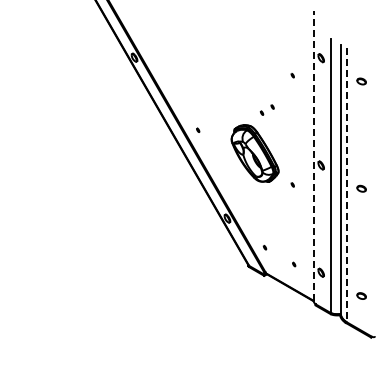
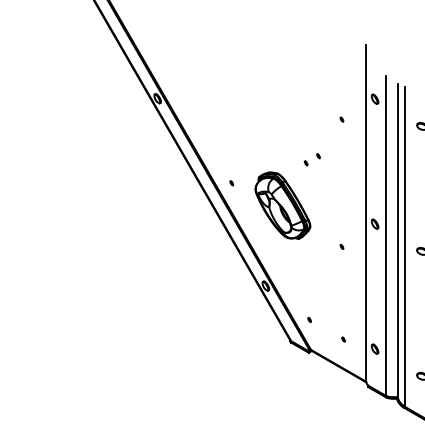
part: (254, 153) -> (282, 205), moved
line: (313, 156) -> (366, 213), dashed -> solid
line: (346, 185) -> (404, 247), dashed -> solid

